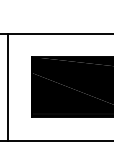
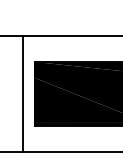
line: (7, 87) -> (22, 94), moved

